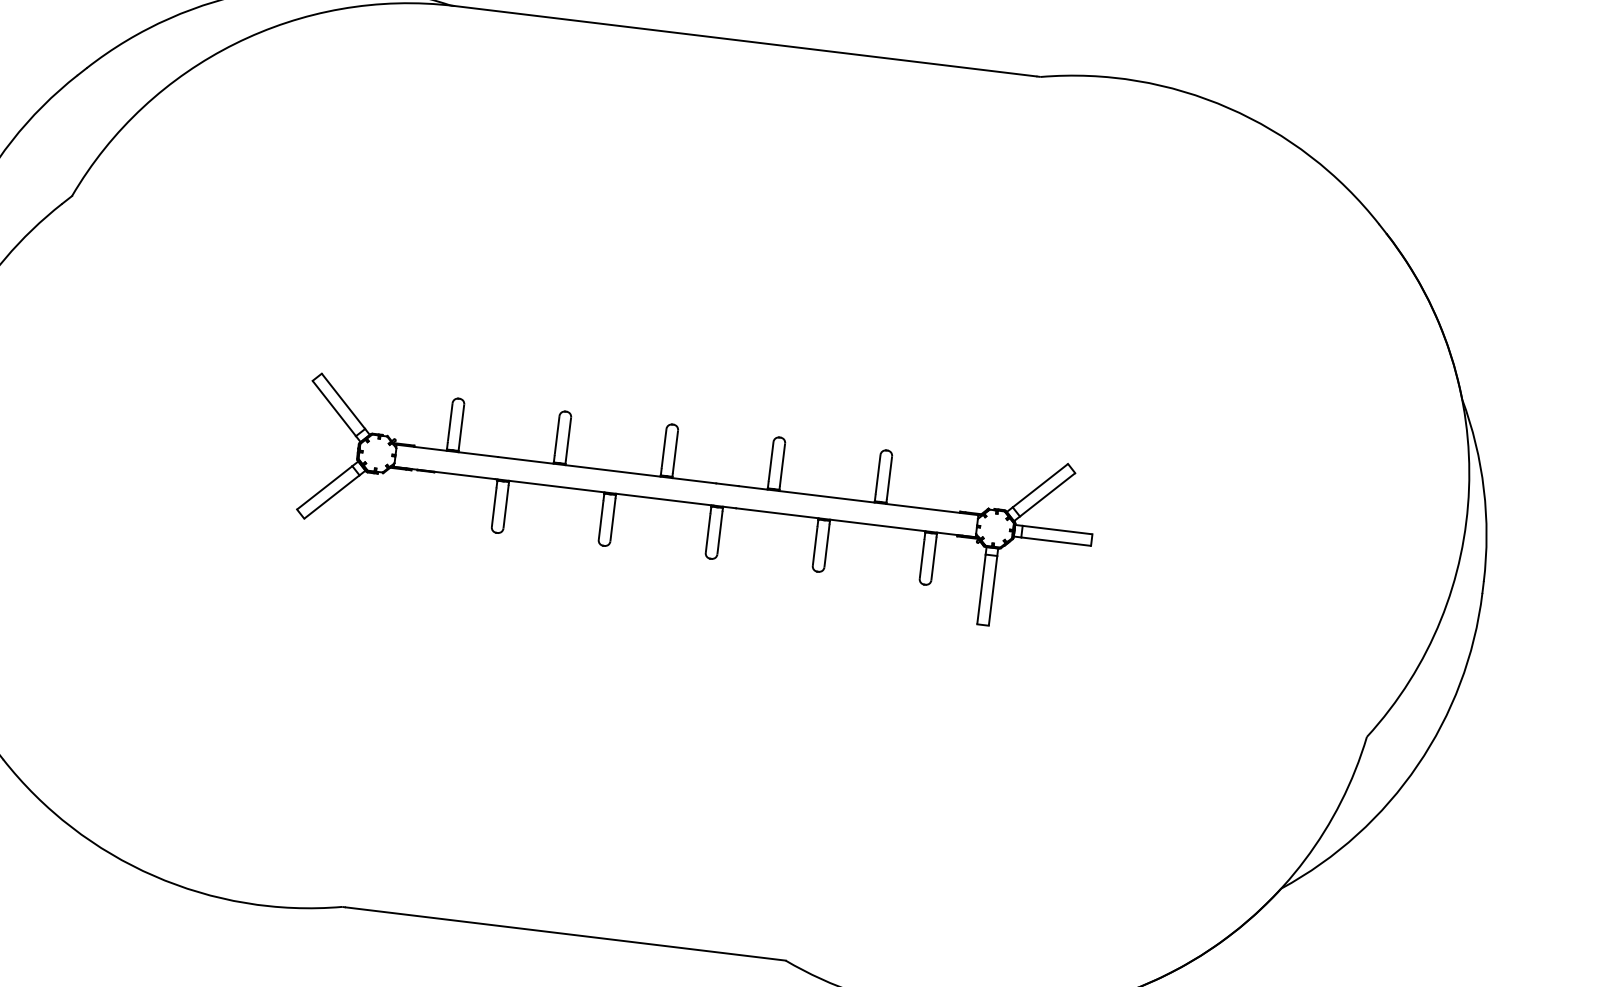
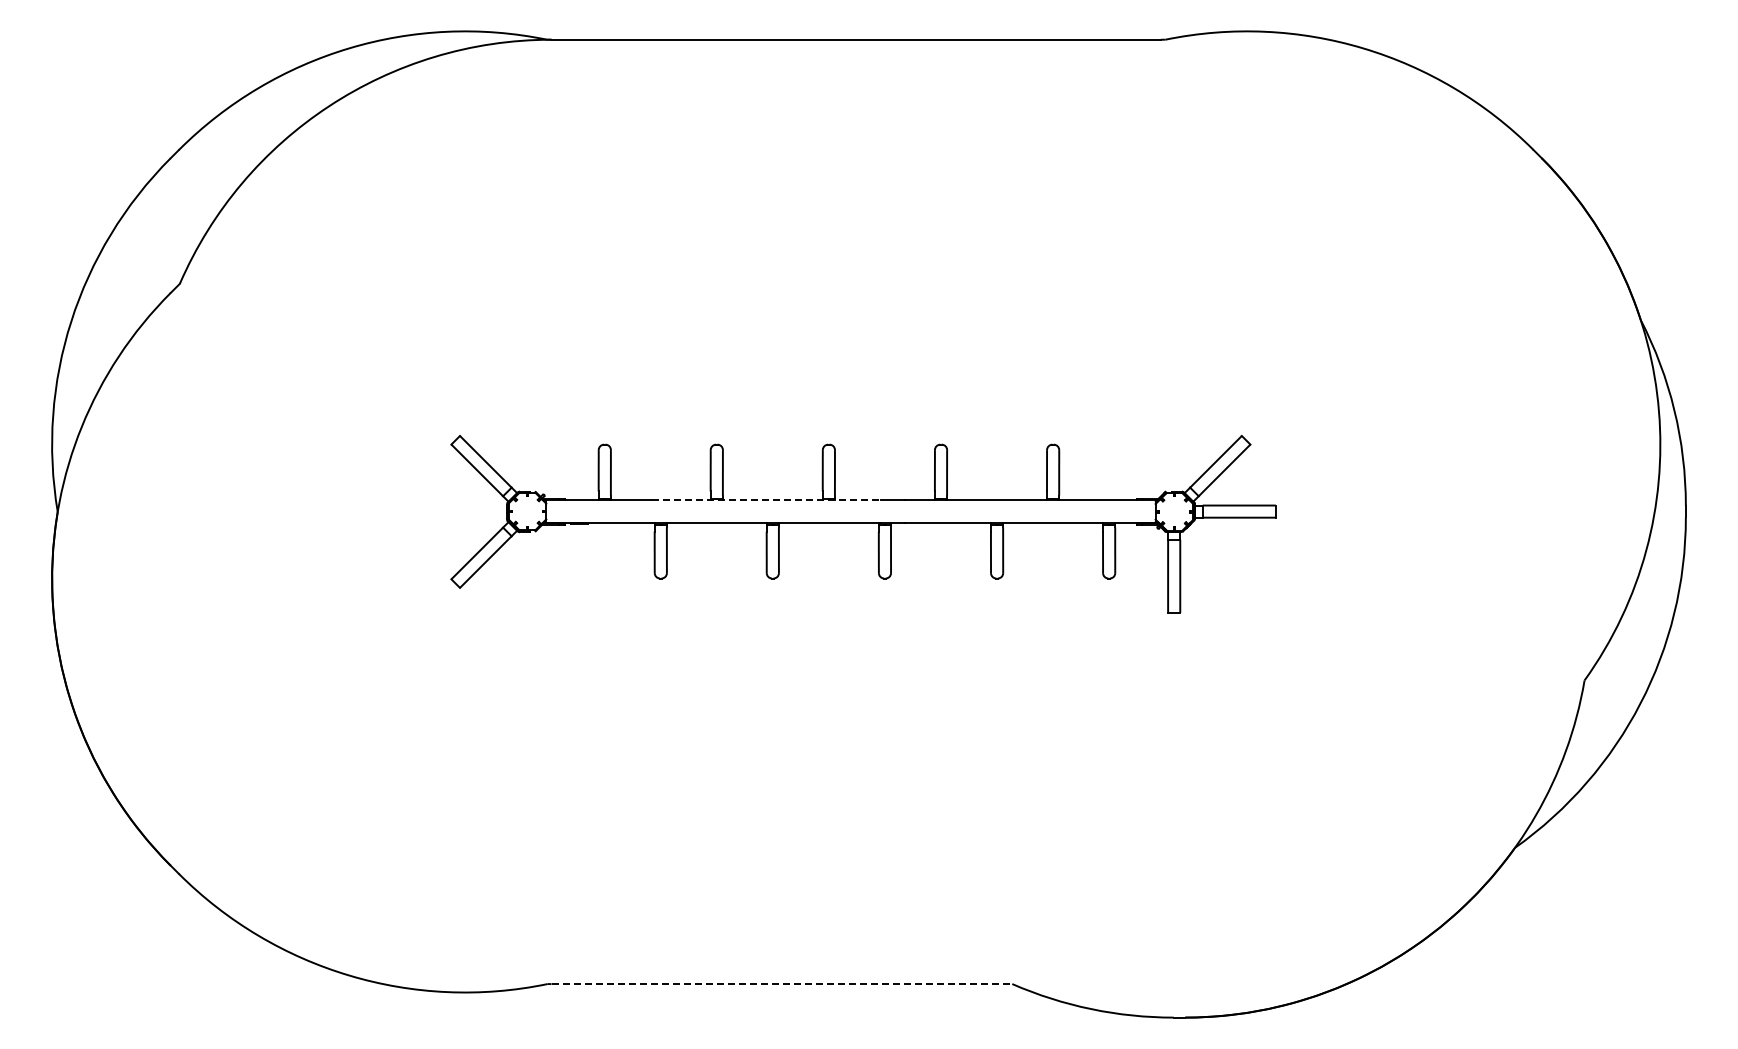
line: (607, 470) -> (767, 500), solid -> dashed
line: (566, 934) -> (782, 984), solid -> dashed

